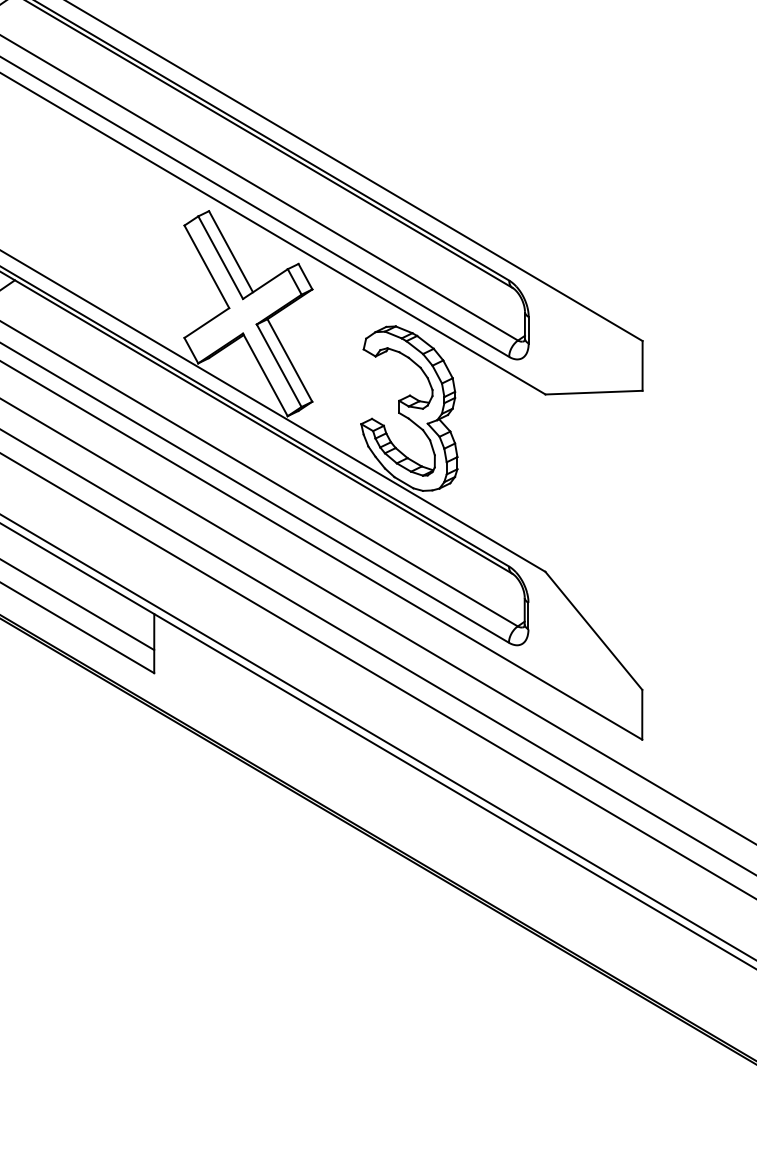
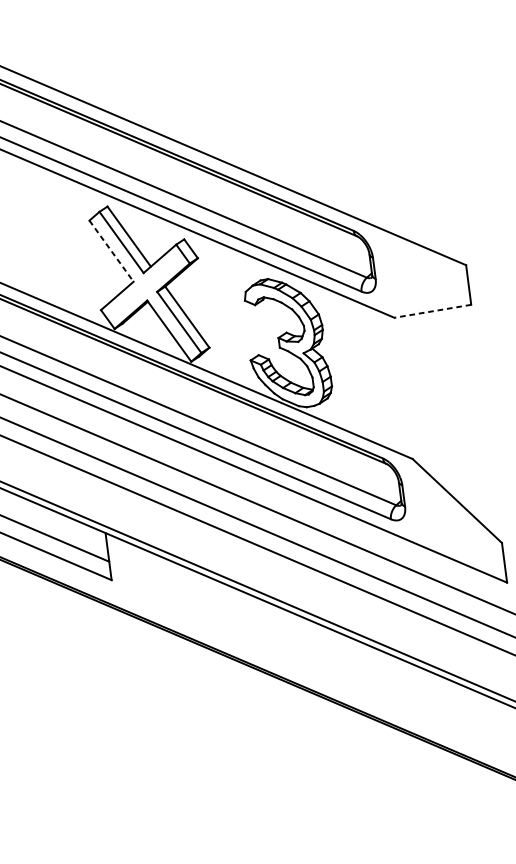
line: (206, 266) -> (111, 250), solid -> dashed
line: (594, 392) -> (433, 311), solid -> dashed

